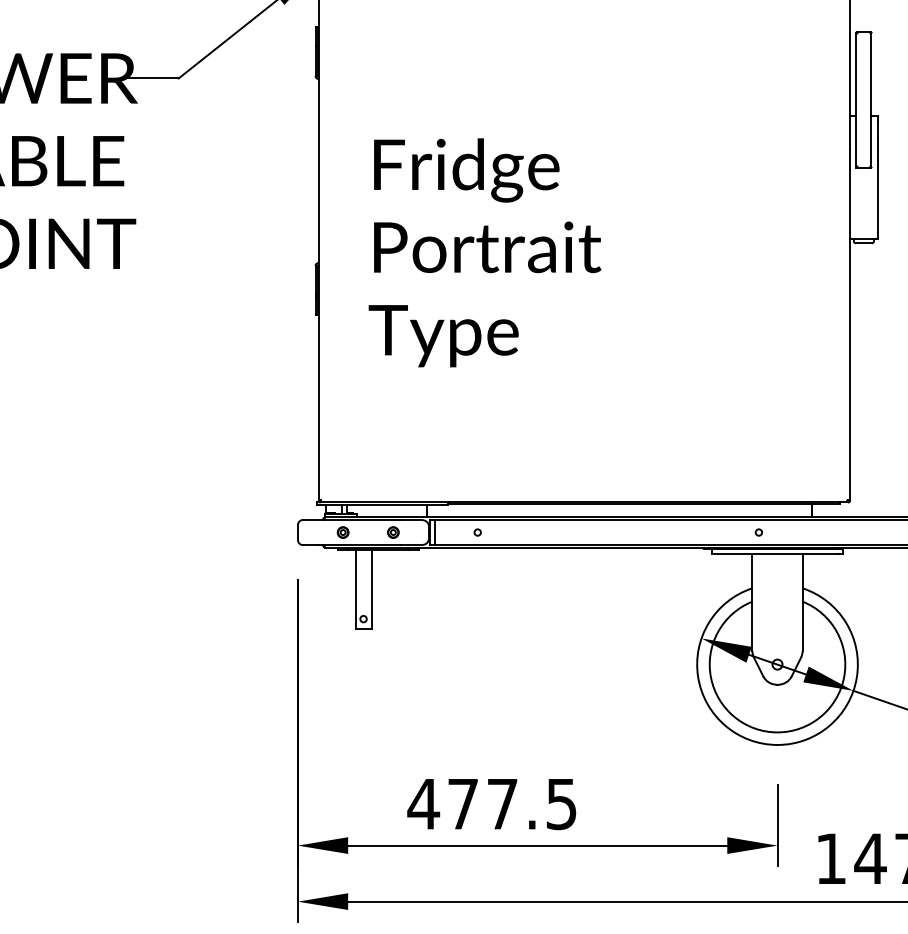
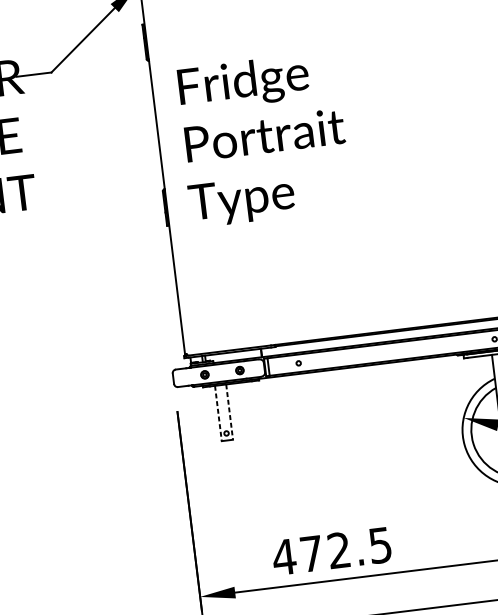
text: (484, 252) -> (263, 139), moved
line: (355, 589) -> (218, 413), solid -> dashed
line: (371, 589) -> (229, 412), solid -> dashed
text: (502, 803) -> (339, 550), 477.5 -> 472.5

